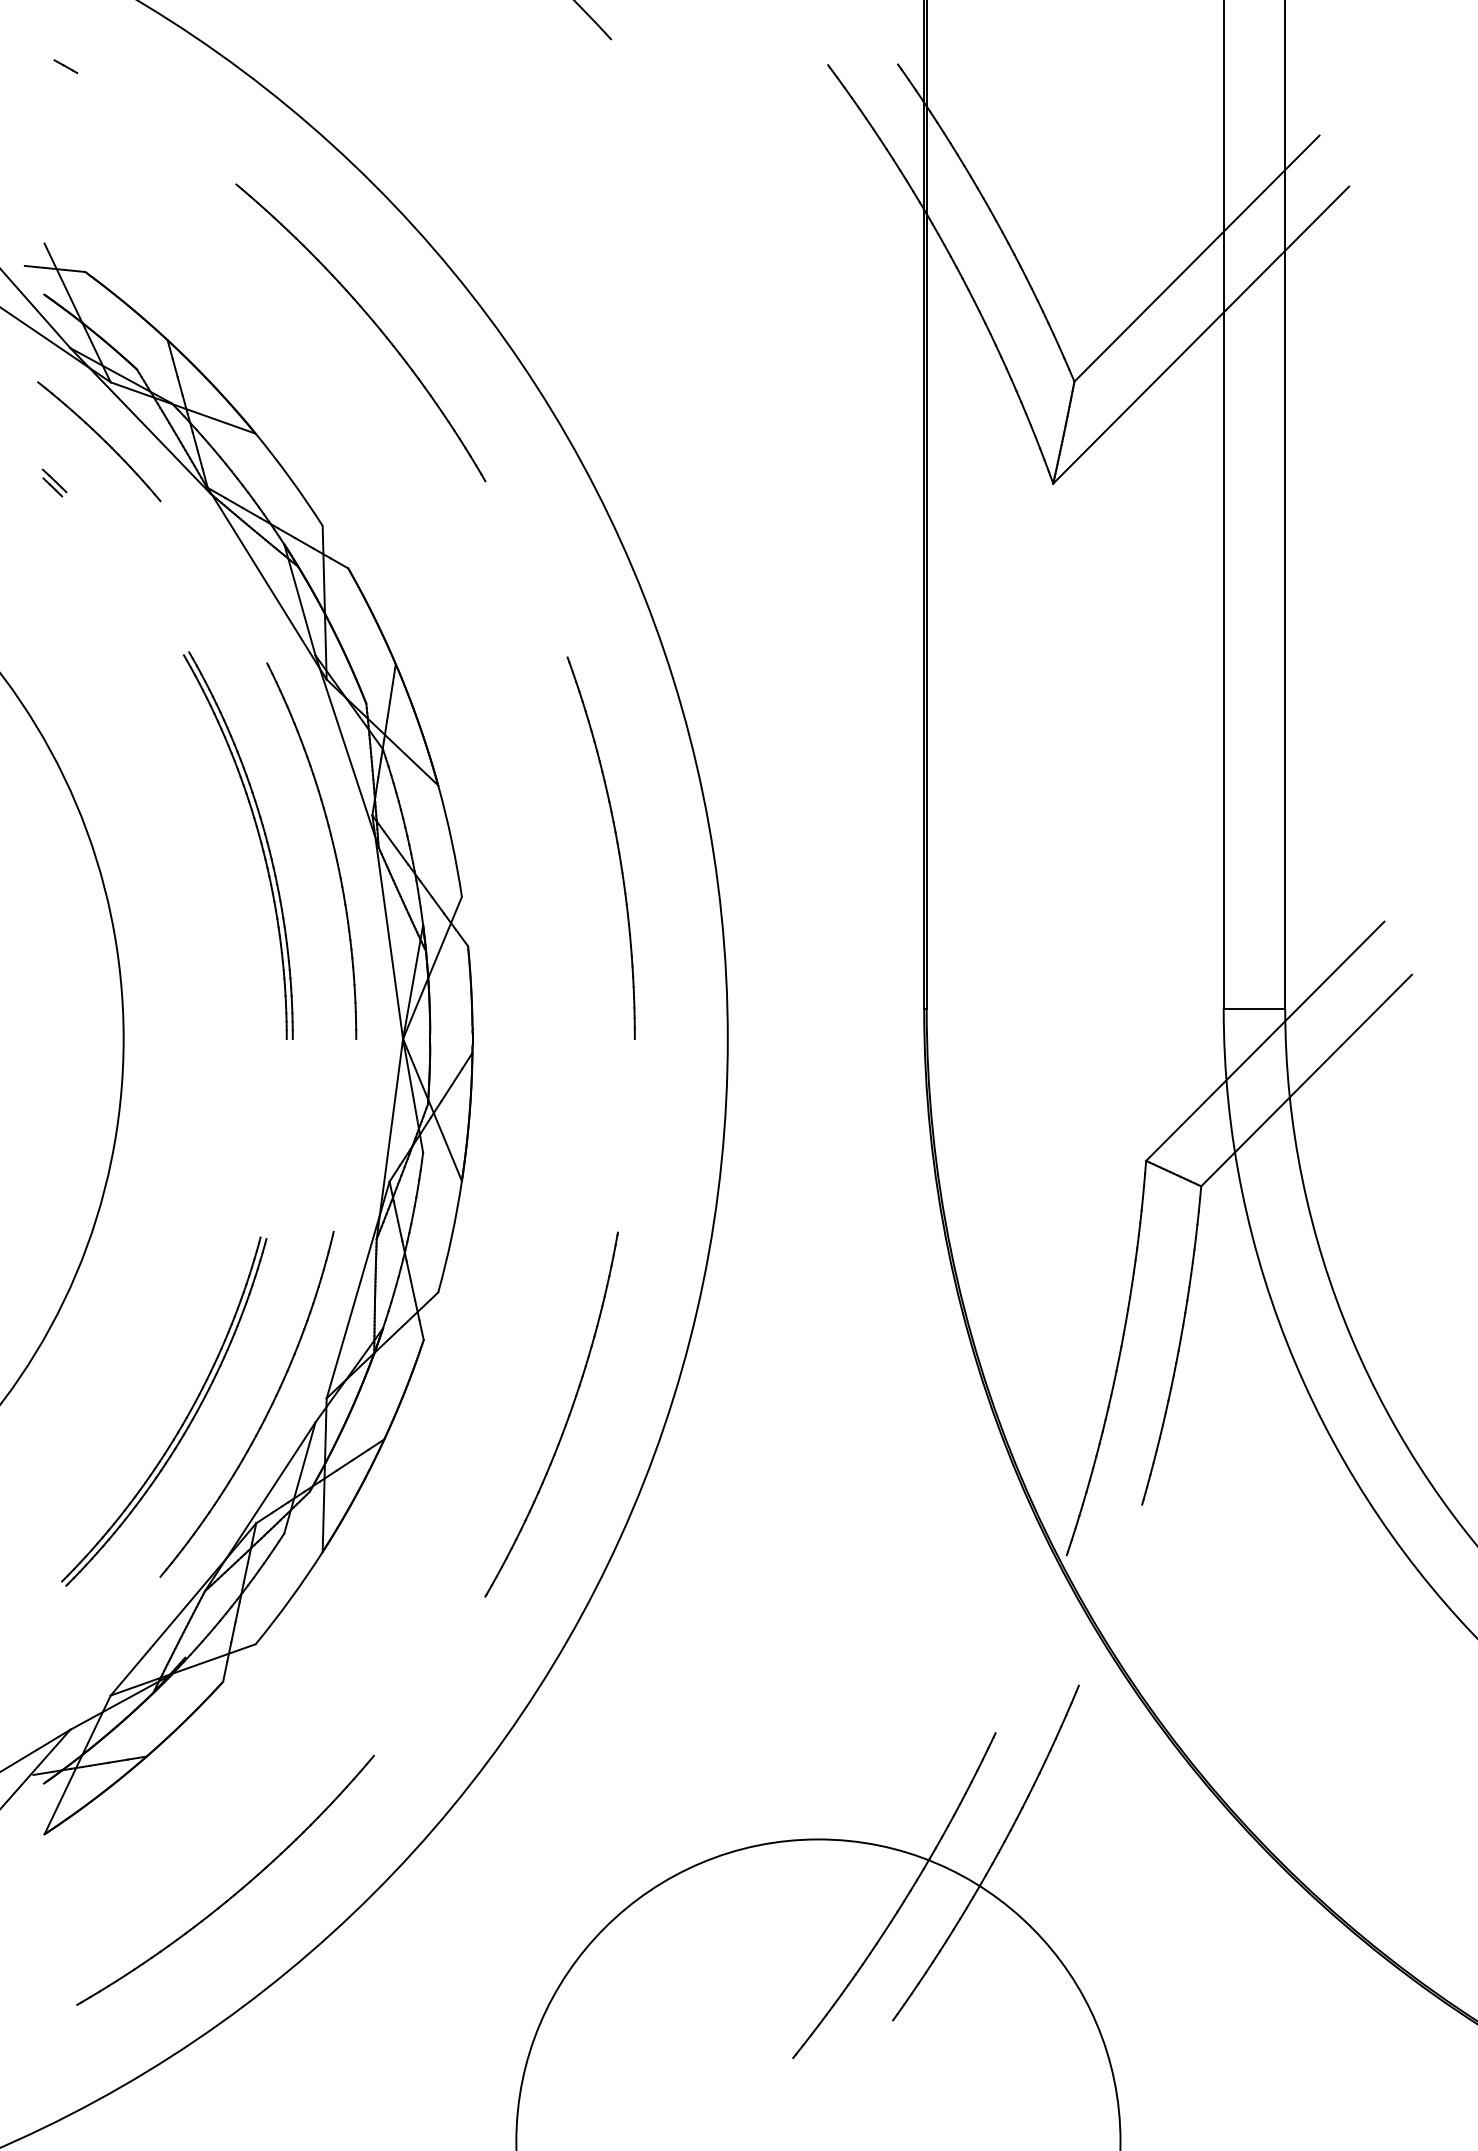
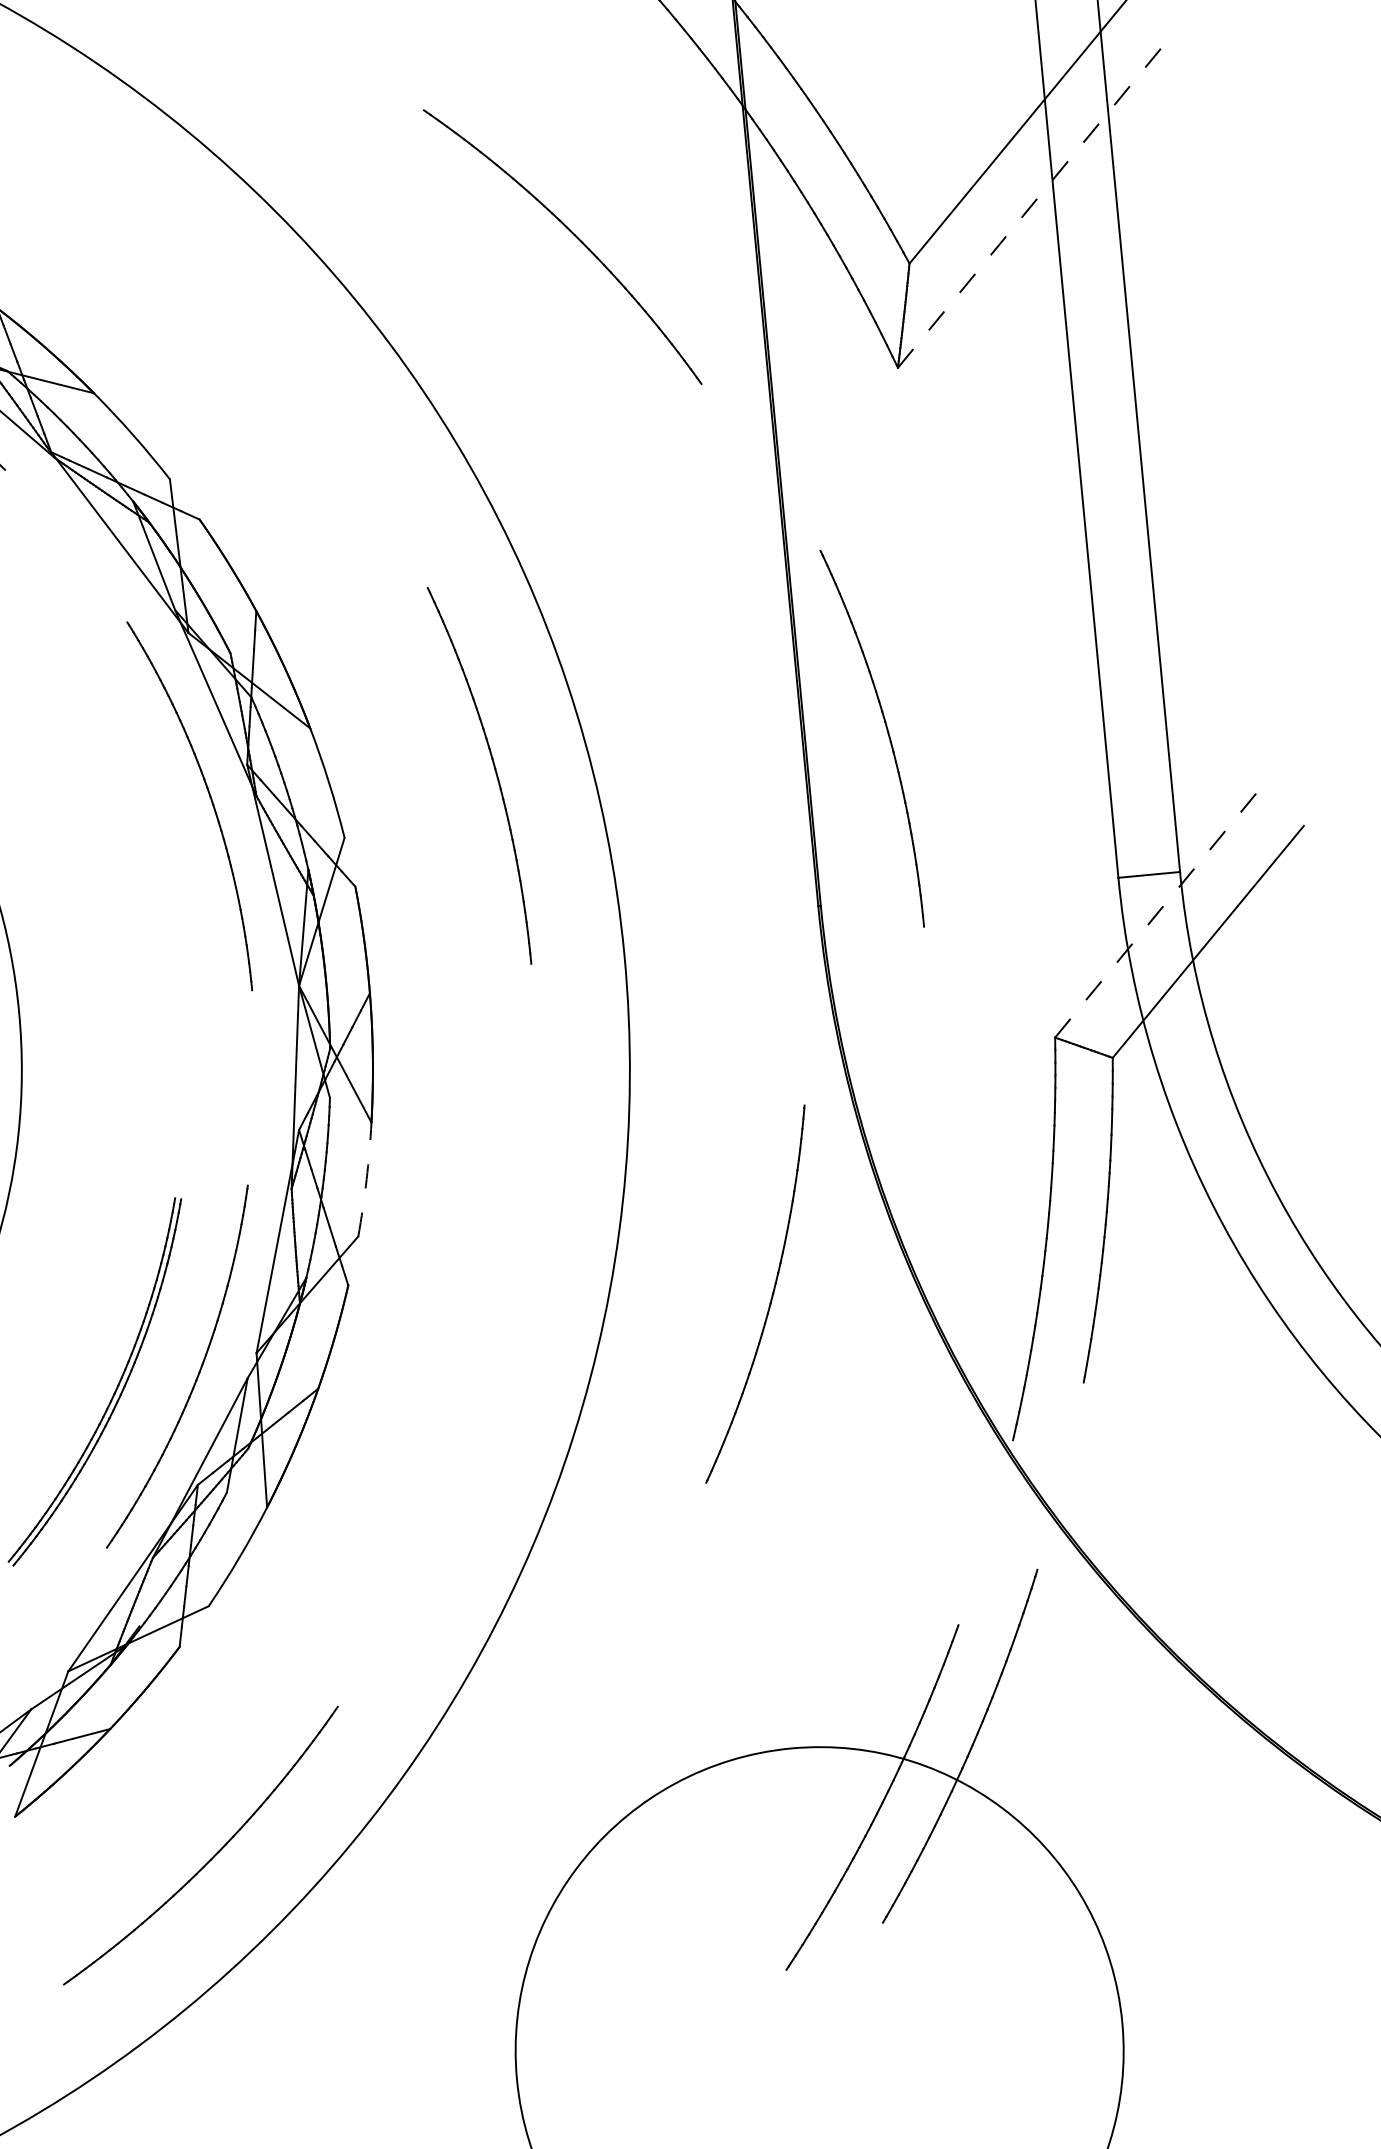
part: (372, 322) -> (573, 235), moved
line: (1201, 335) -> (1032, 205), solid -> dashed
part: (258, 837) -> (135, 797), removed
part: (1008, 844) -> (887, 733), added
line: (1265, 1041) -> (1163, 906), solid -> dashed
arc: (451, 1237) -> (366, 1180), solid -> dashed
part: (565, 1422) -> (770, 1300), moved

